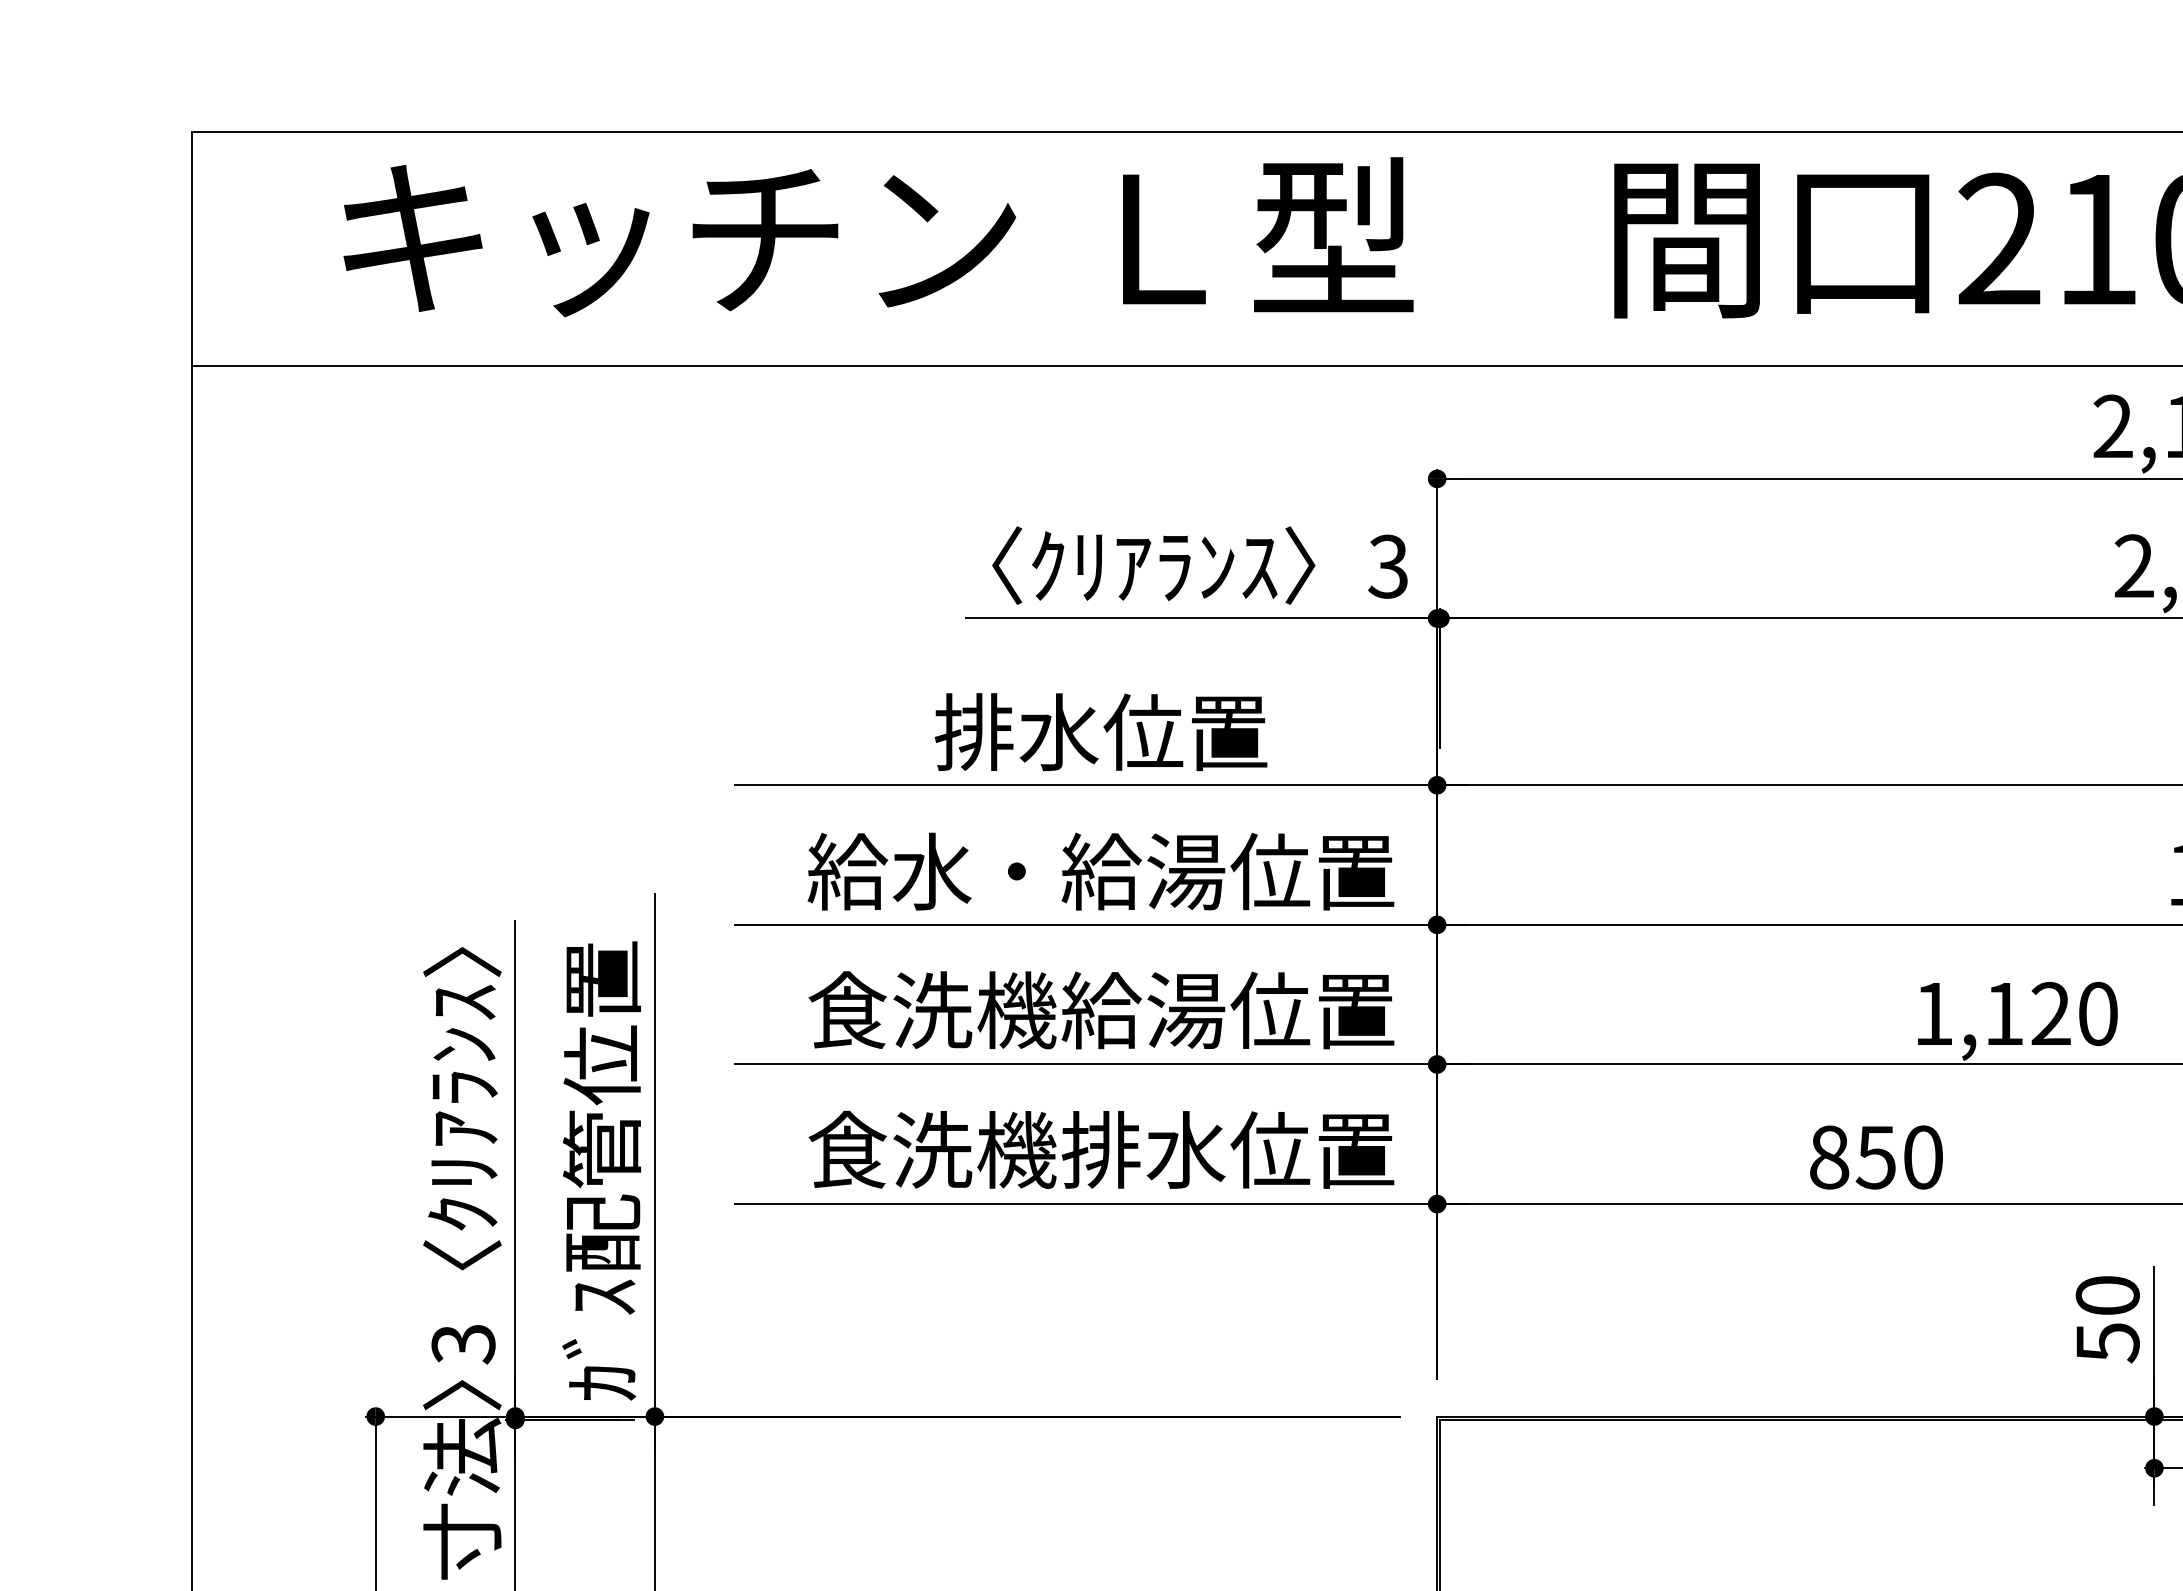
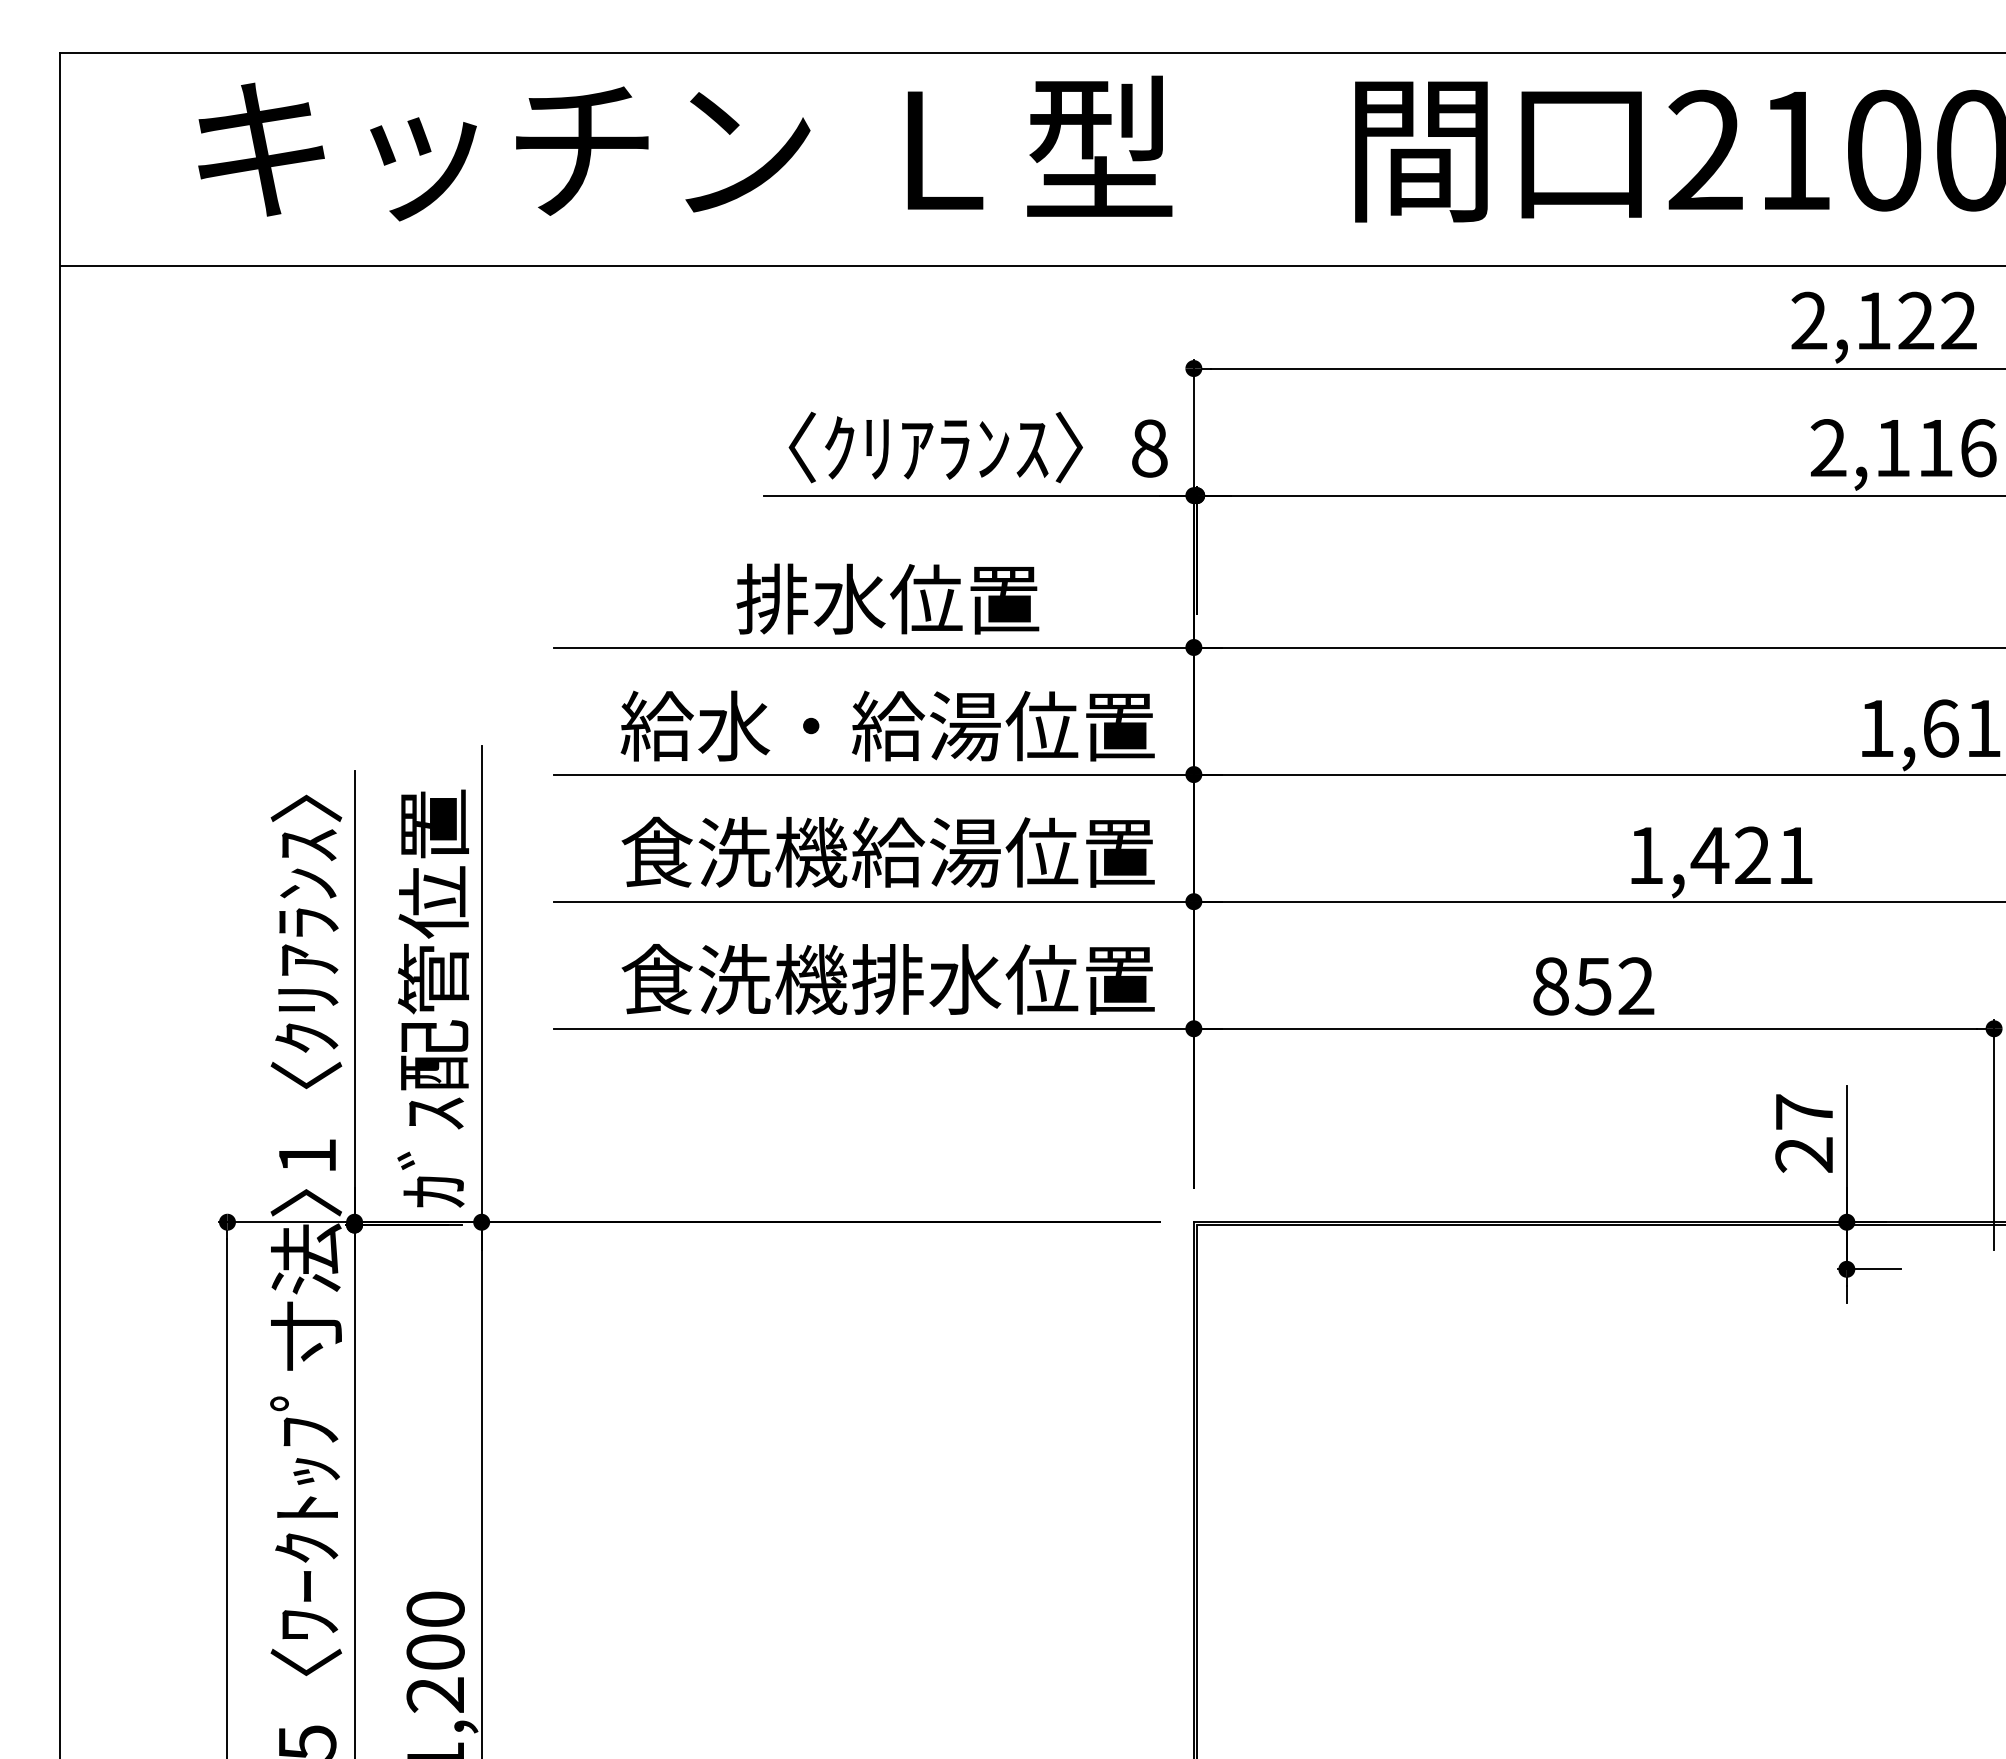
text: (1388, 566) -> (1149, 448), 3 -> 8
text: (2049, 1013) -> (1751, 855), 1,120 -> 1,421
text: (1923, 1157) -> (1636, 986), 850 -> 852
text: (2107, 1319) -> (1804, 1133), 50 -> 27
text: (463, 1344) -> (307, 1156), 3 -> 1

